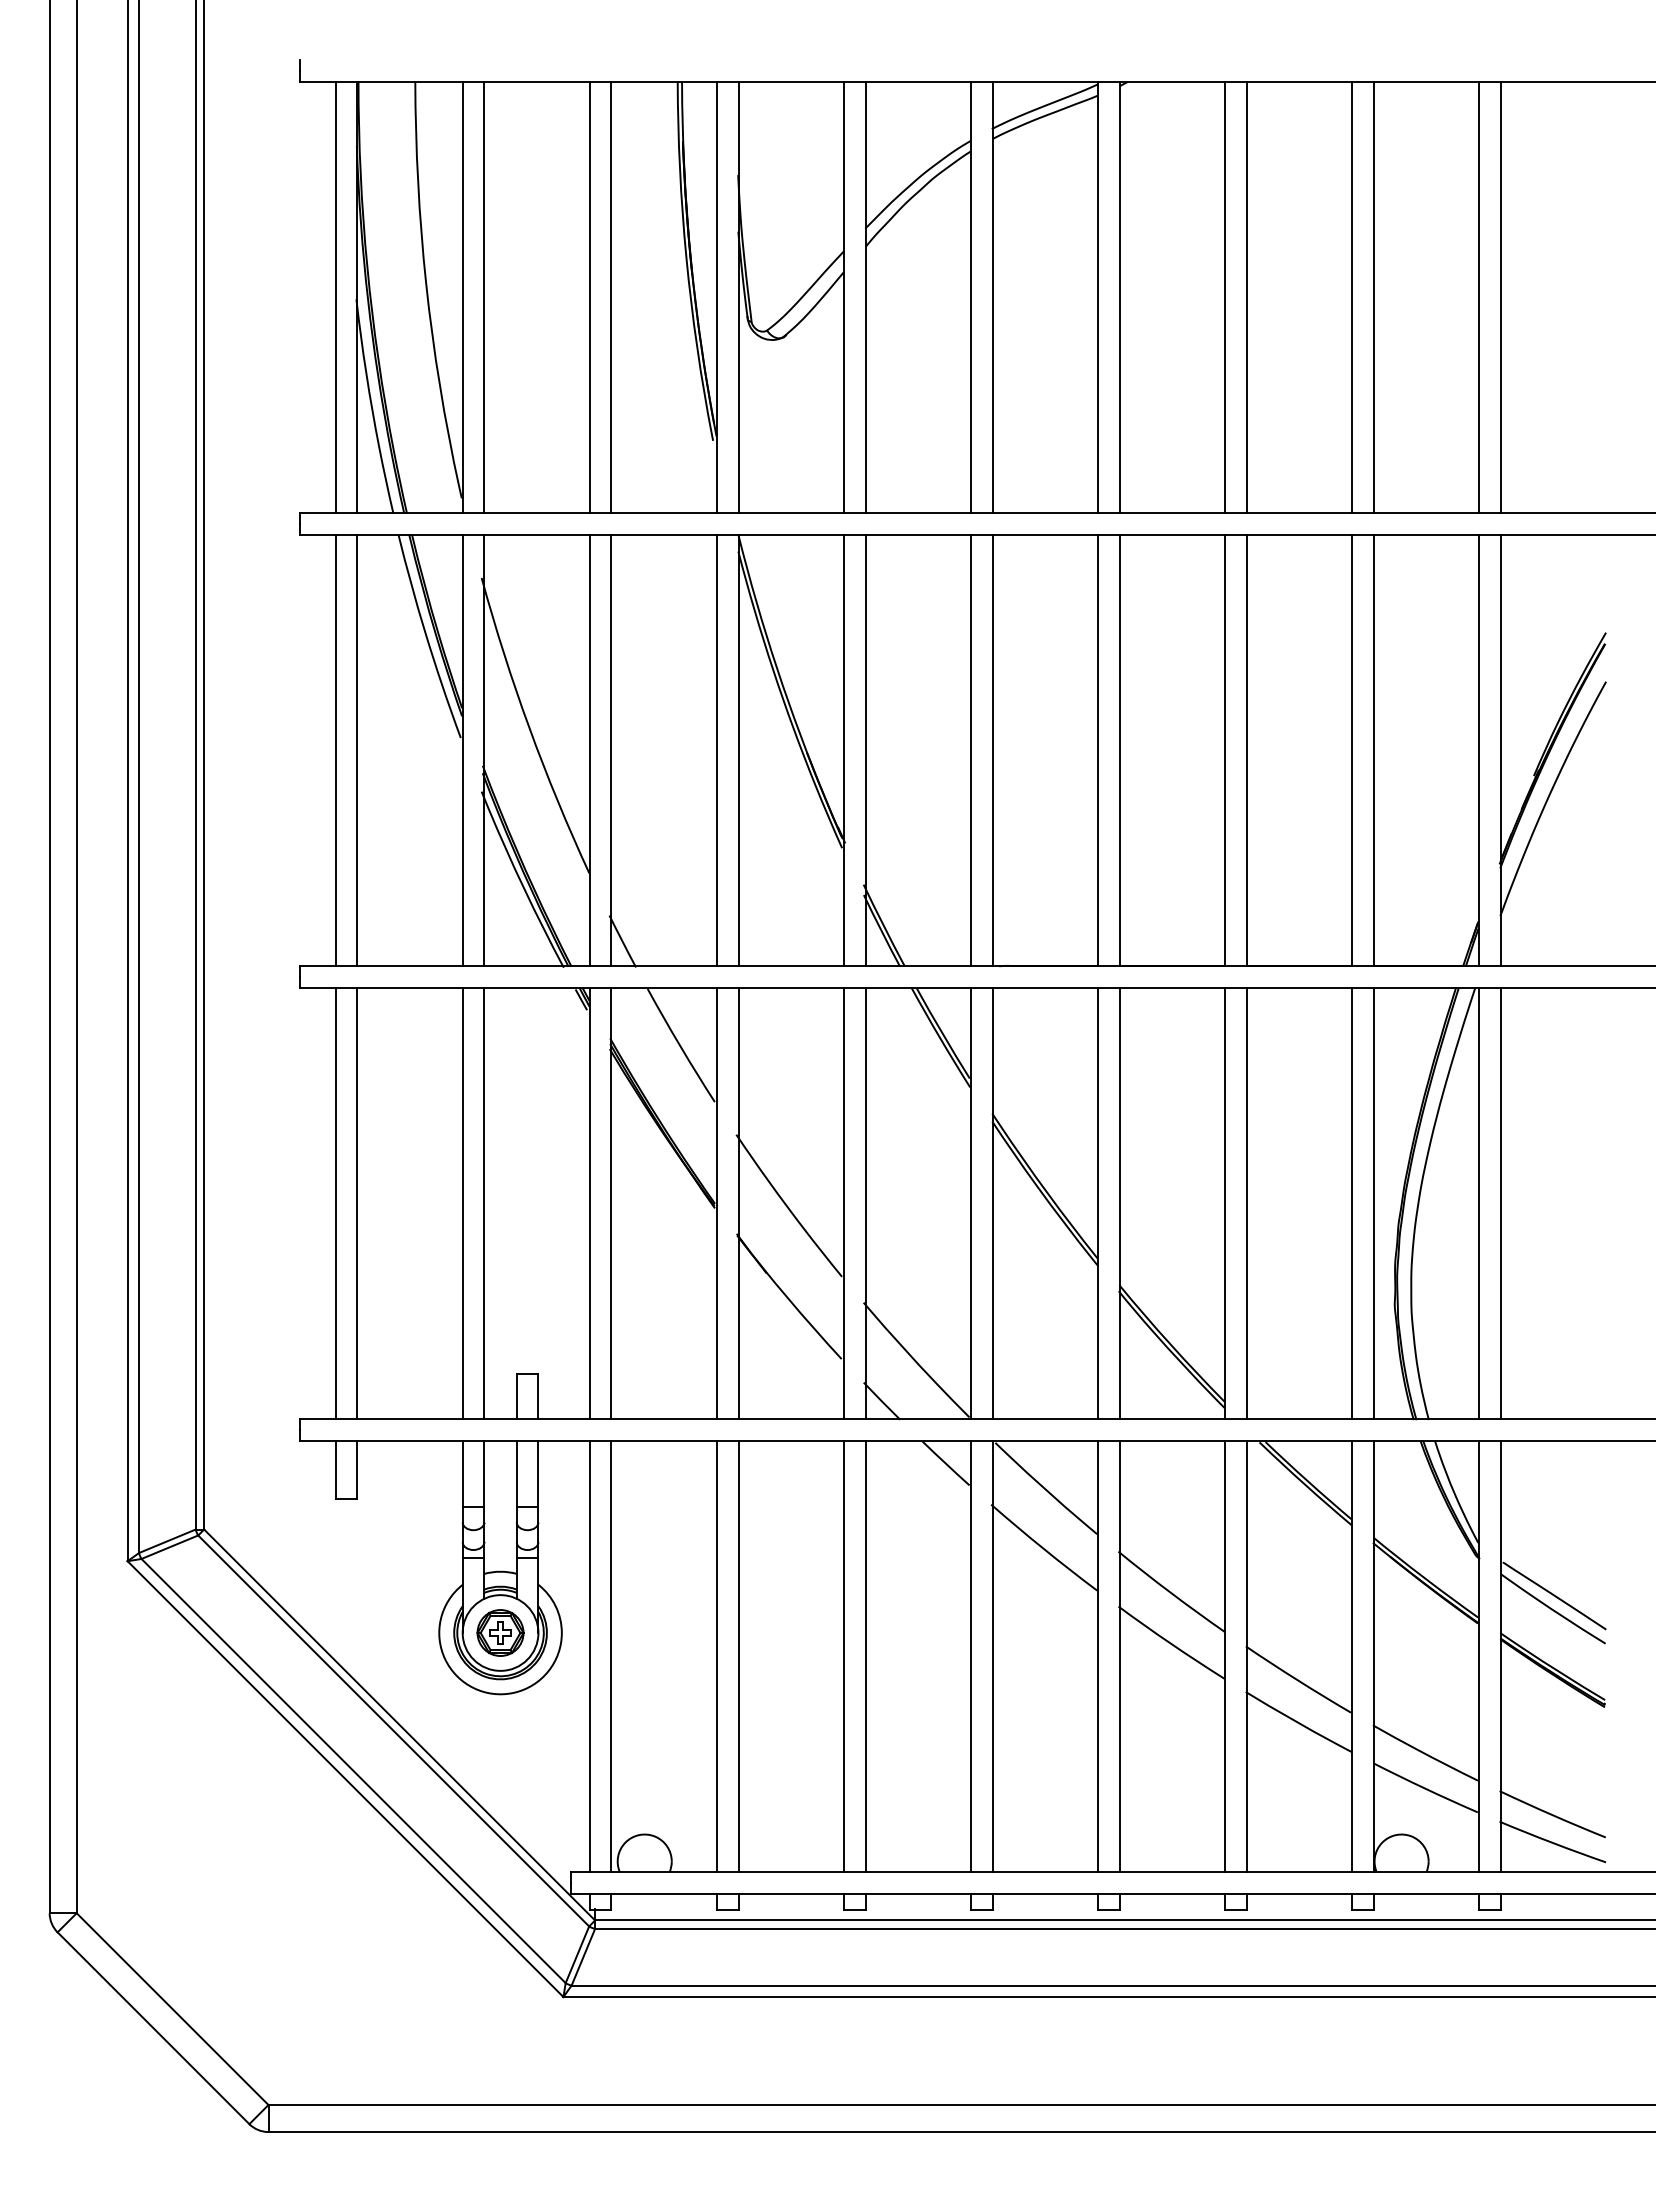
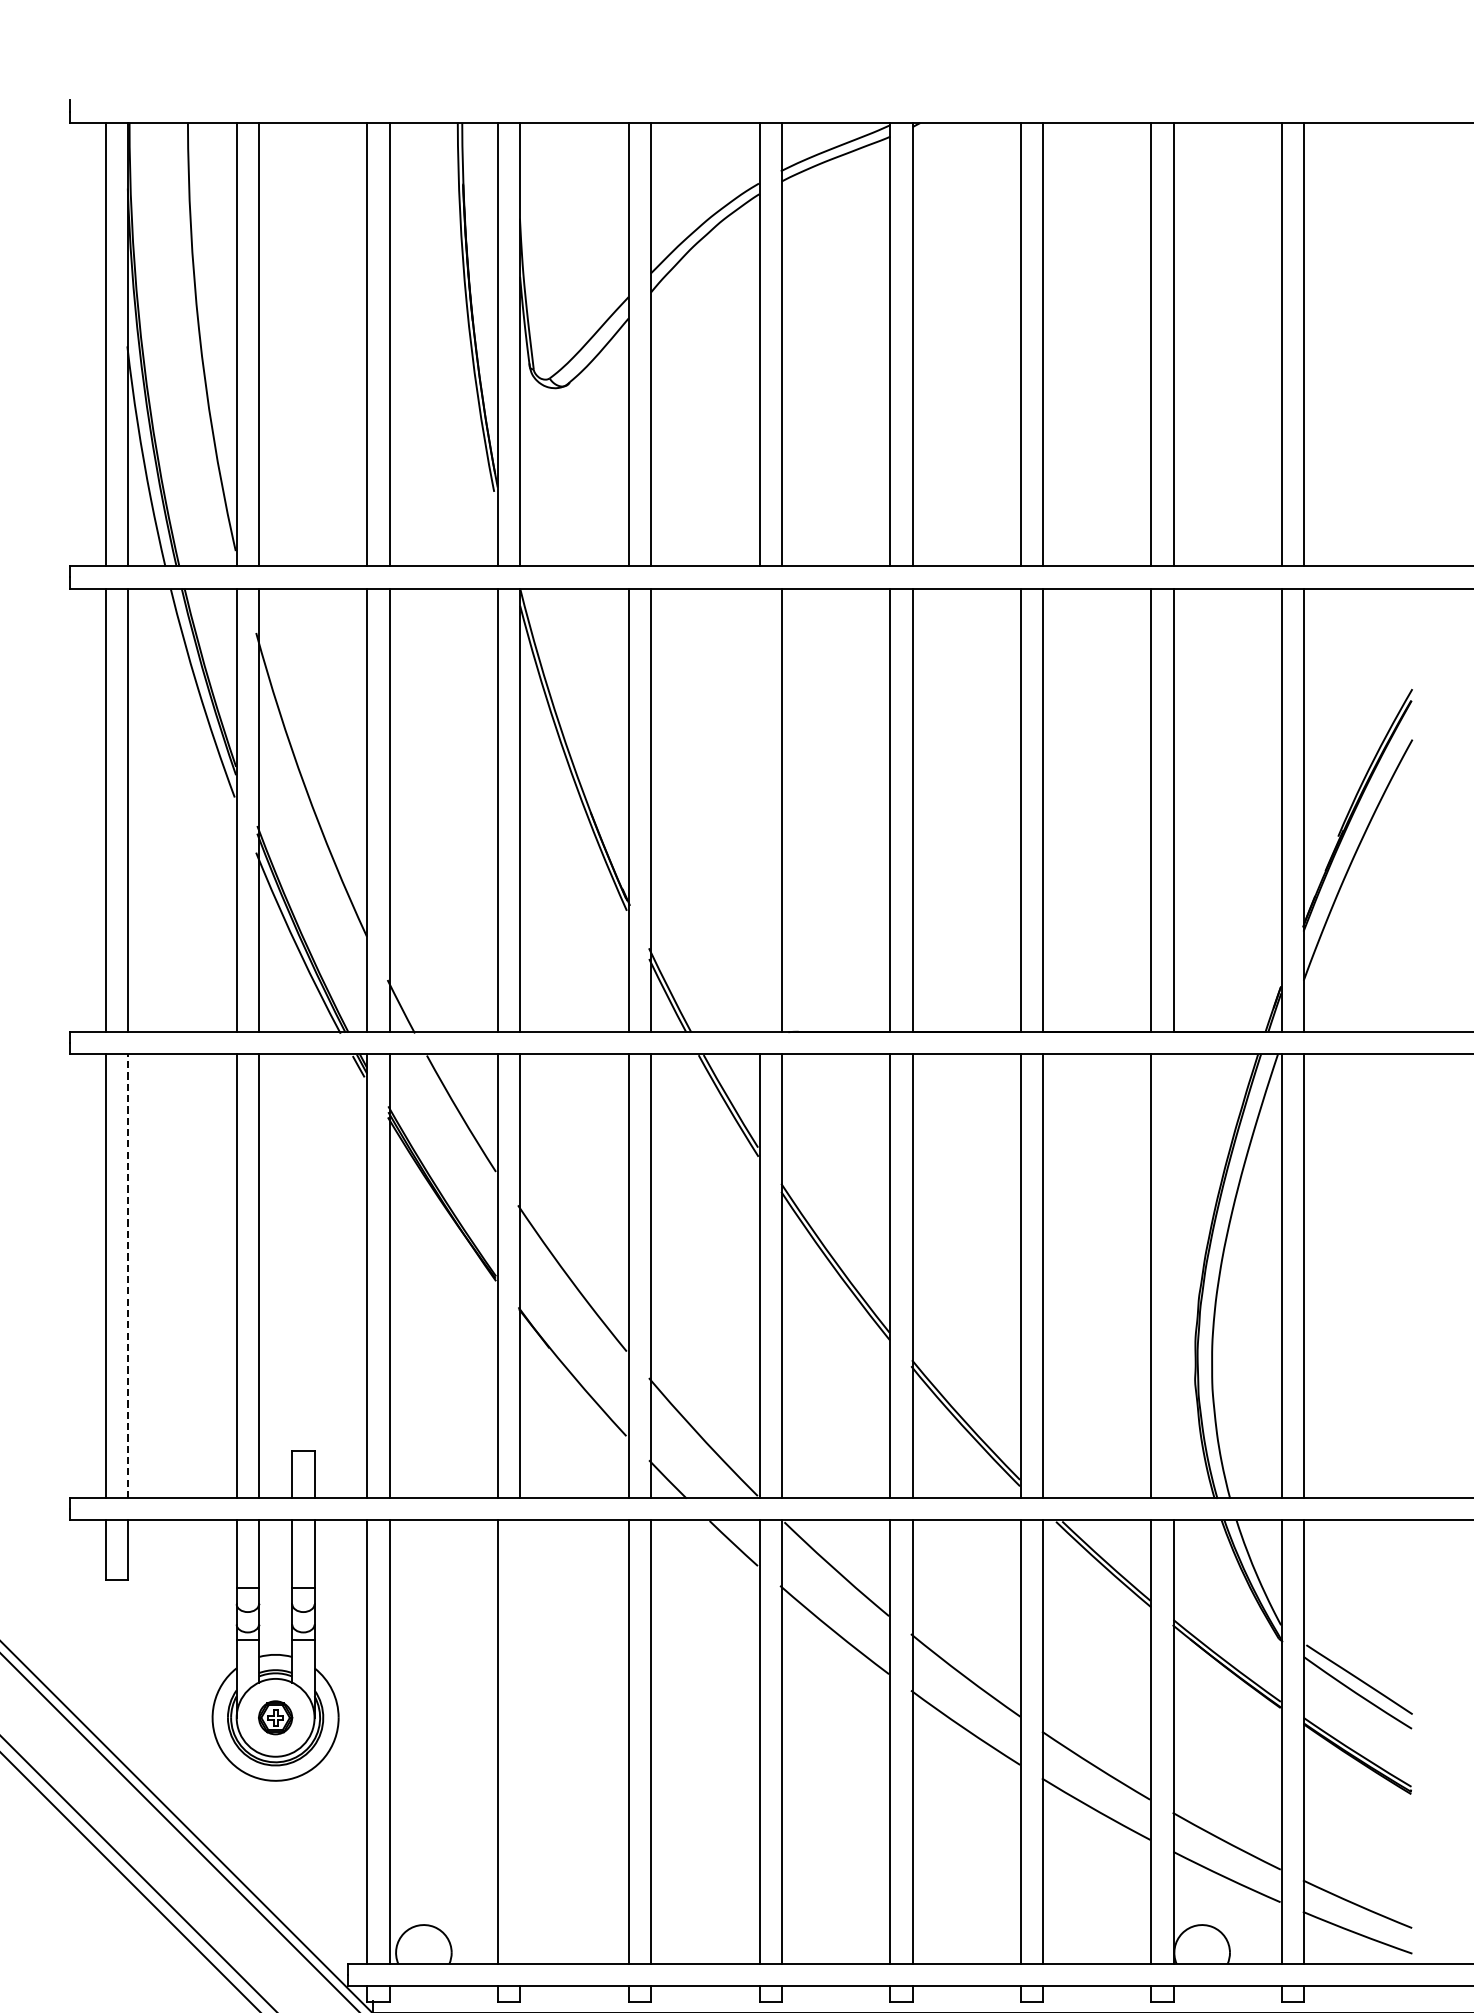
line: (971, 750) -> (759, 810), removed
line: (357, 1203) -> (128, 1276), solid -> dashed
line: (1373, 1203) -> (1173, 1276), removed
part: (500, 1632) -> (275, 1717), size x0.7
line: (738, 1656) -> (520, 1741), removed

